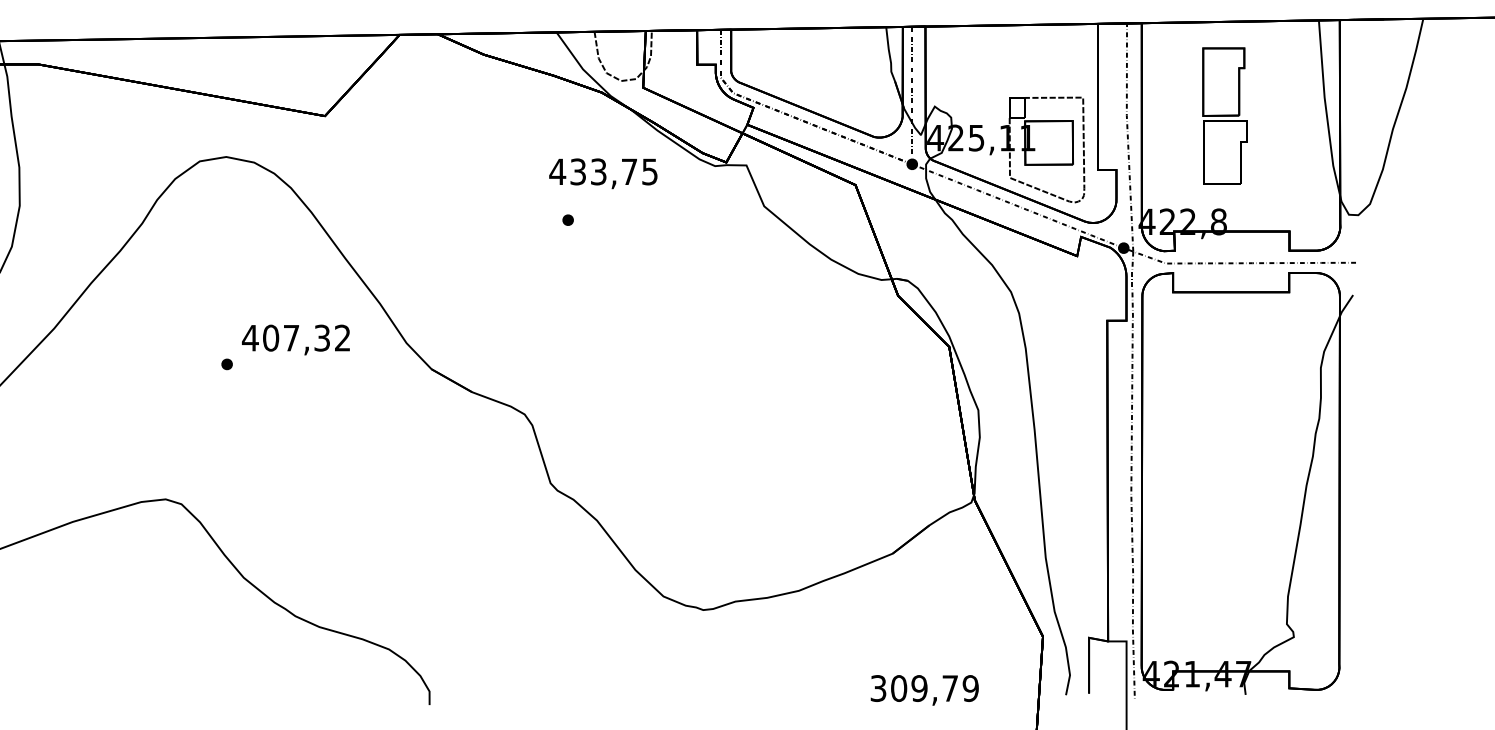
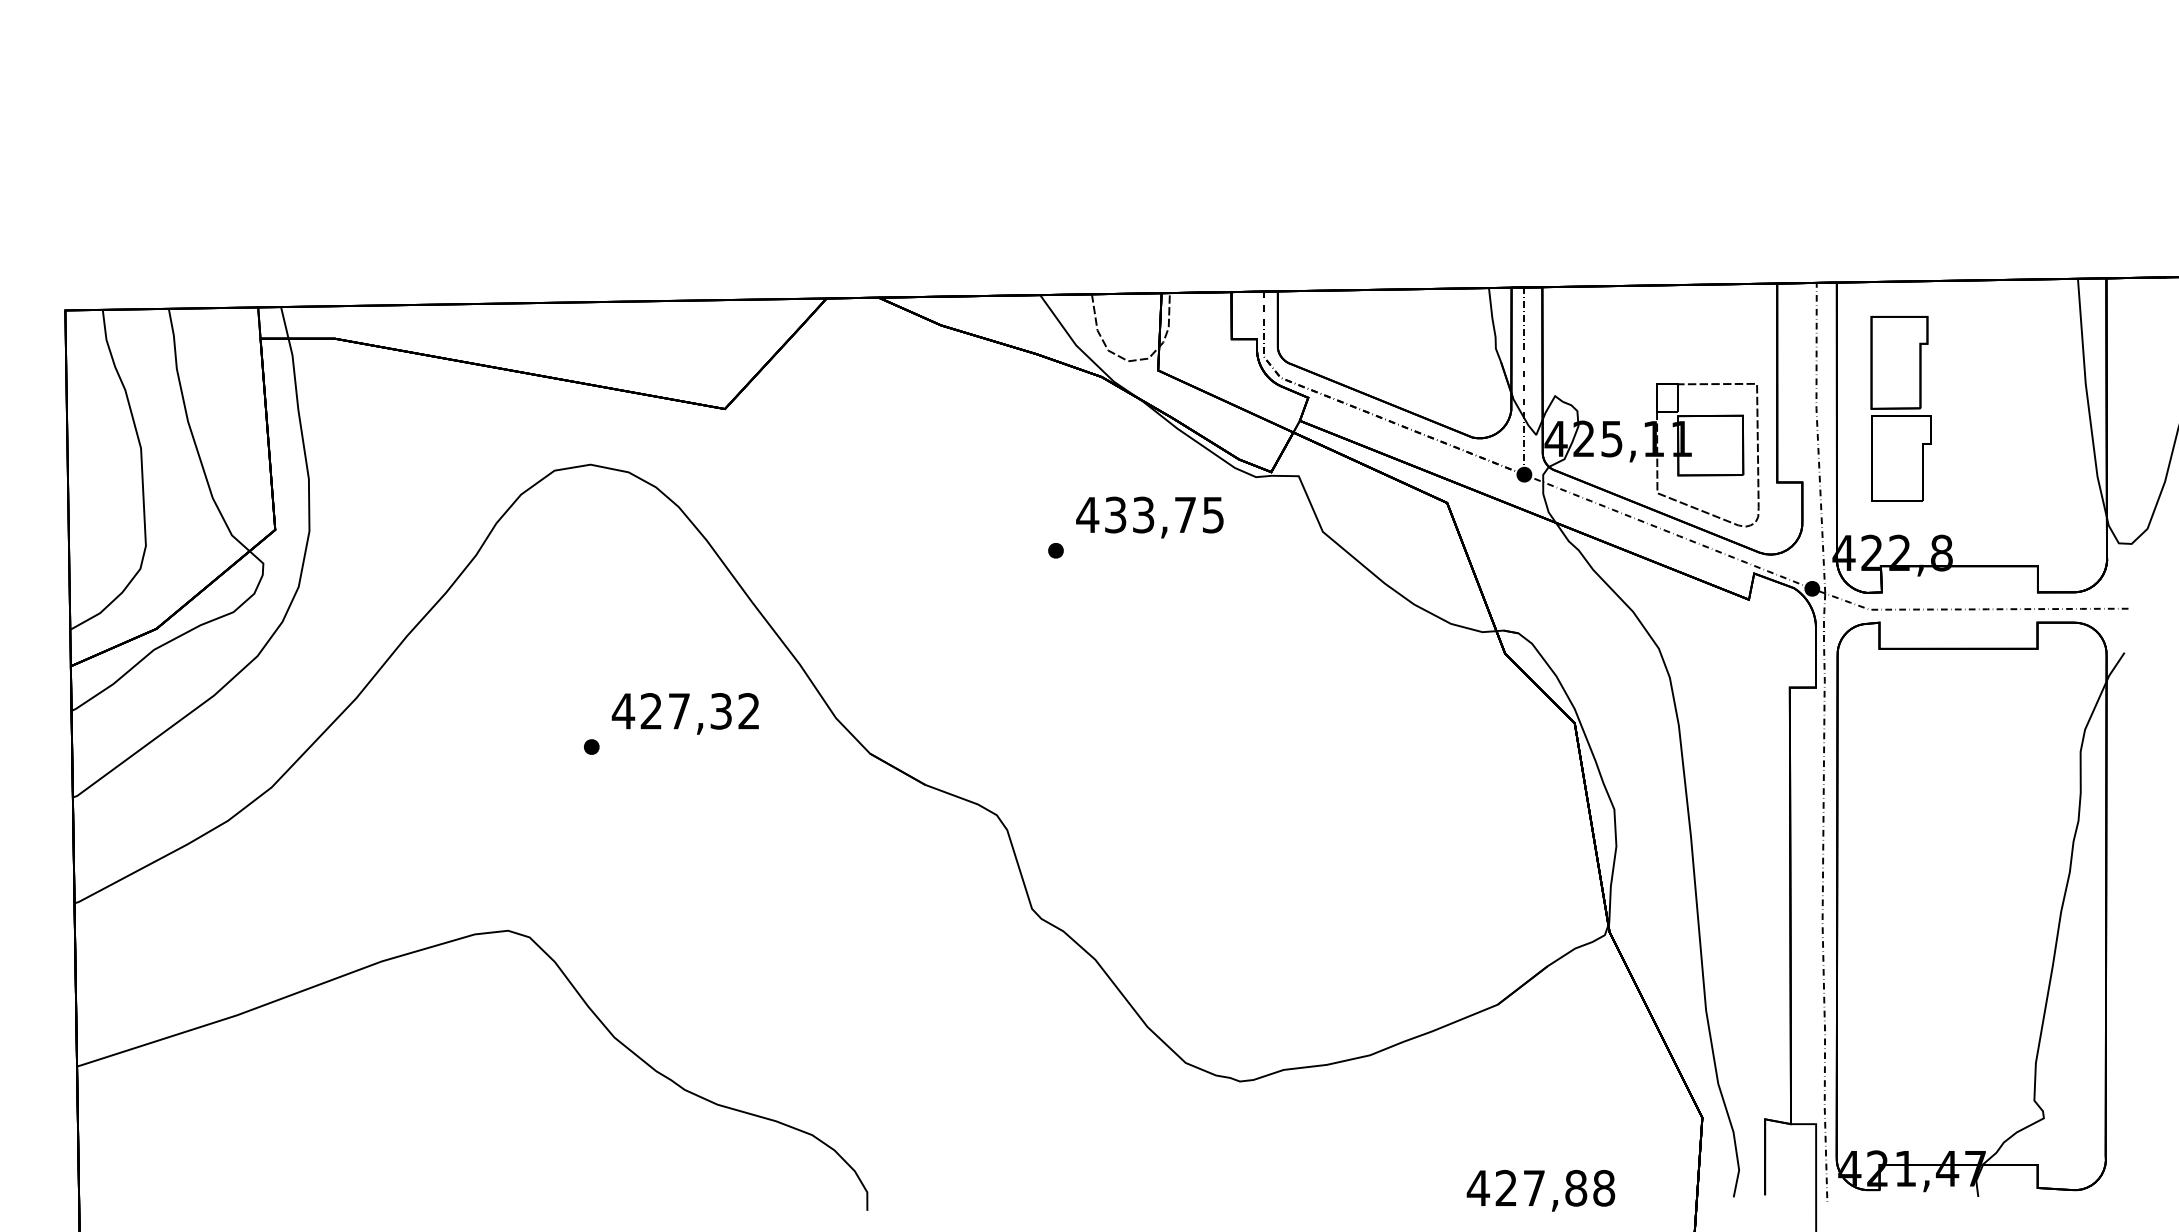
part: (1224, 115) -> (1900, 408), moved
text: (603, 173) -> (1149, 517), moved
text: (271, 338) -> (651, 711), 407,32 -> 427,32
text: (924, 687) -> (1540, 1187), 309,79 -> 427,88

